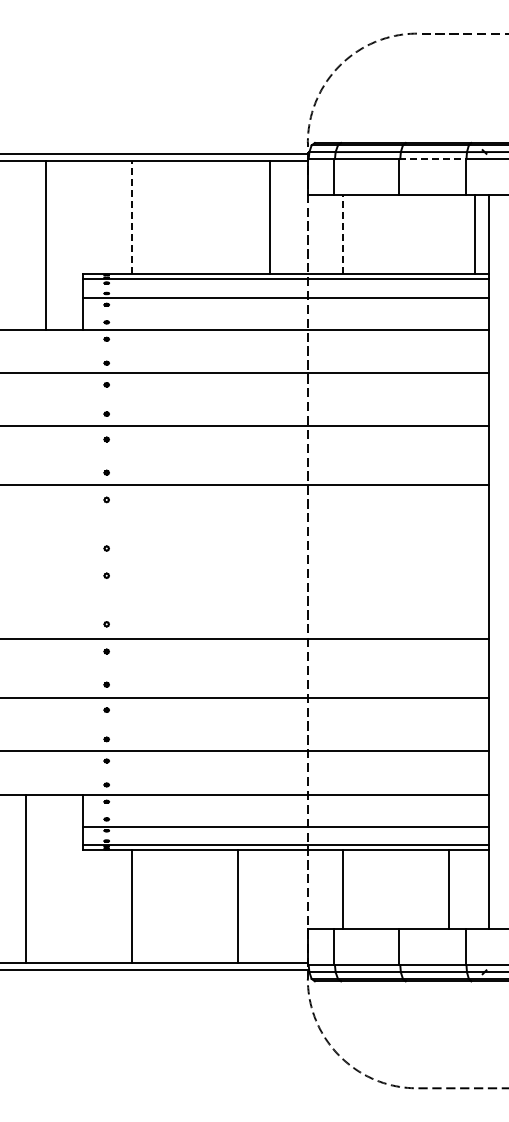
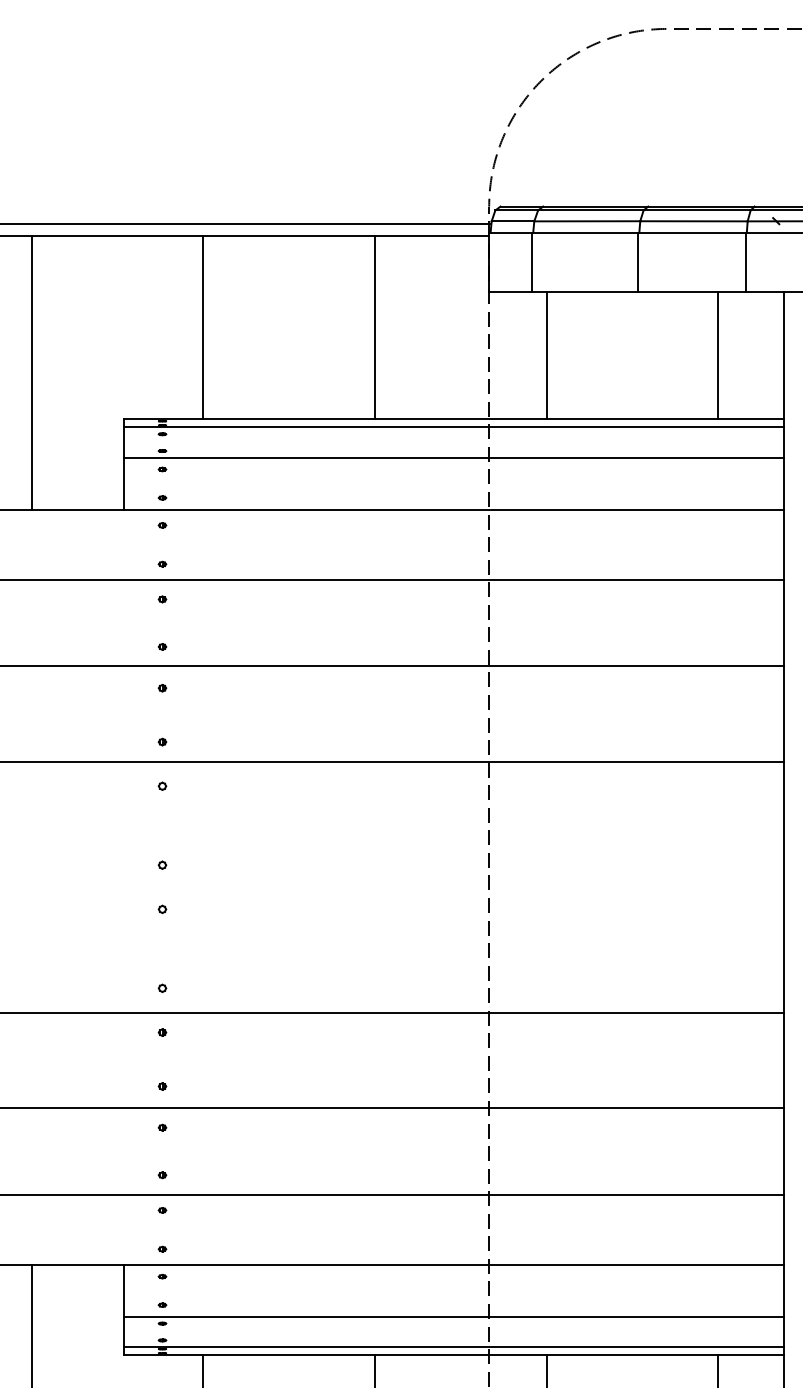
line: (433, 159) -> (693, 233), dashed -> solid
line: (131, 217) -> (202, 327), dashed -> solid
line: (269, 217) -> (374, 327), moved
line: (343, 234) -> (547, 355), dashed -> solid
line: (474, 234) -> (717, 355), moved
line: (46, 245) -> (32, 373), moved

